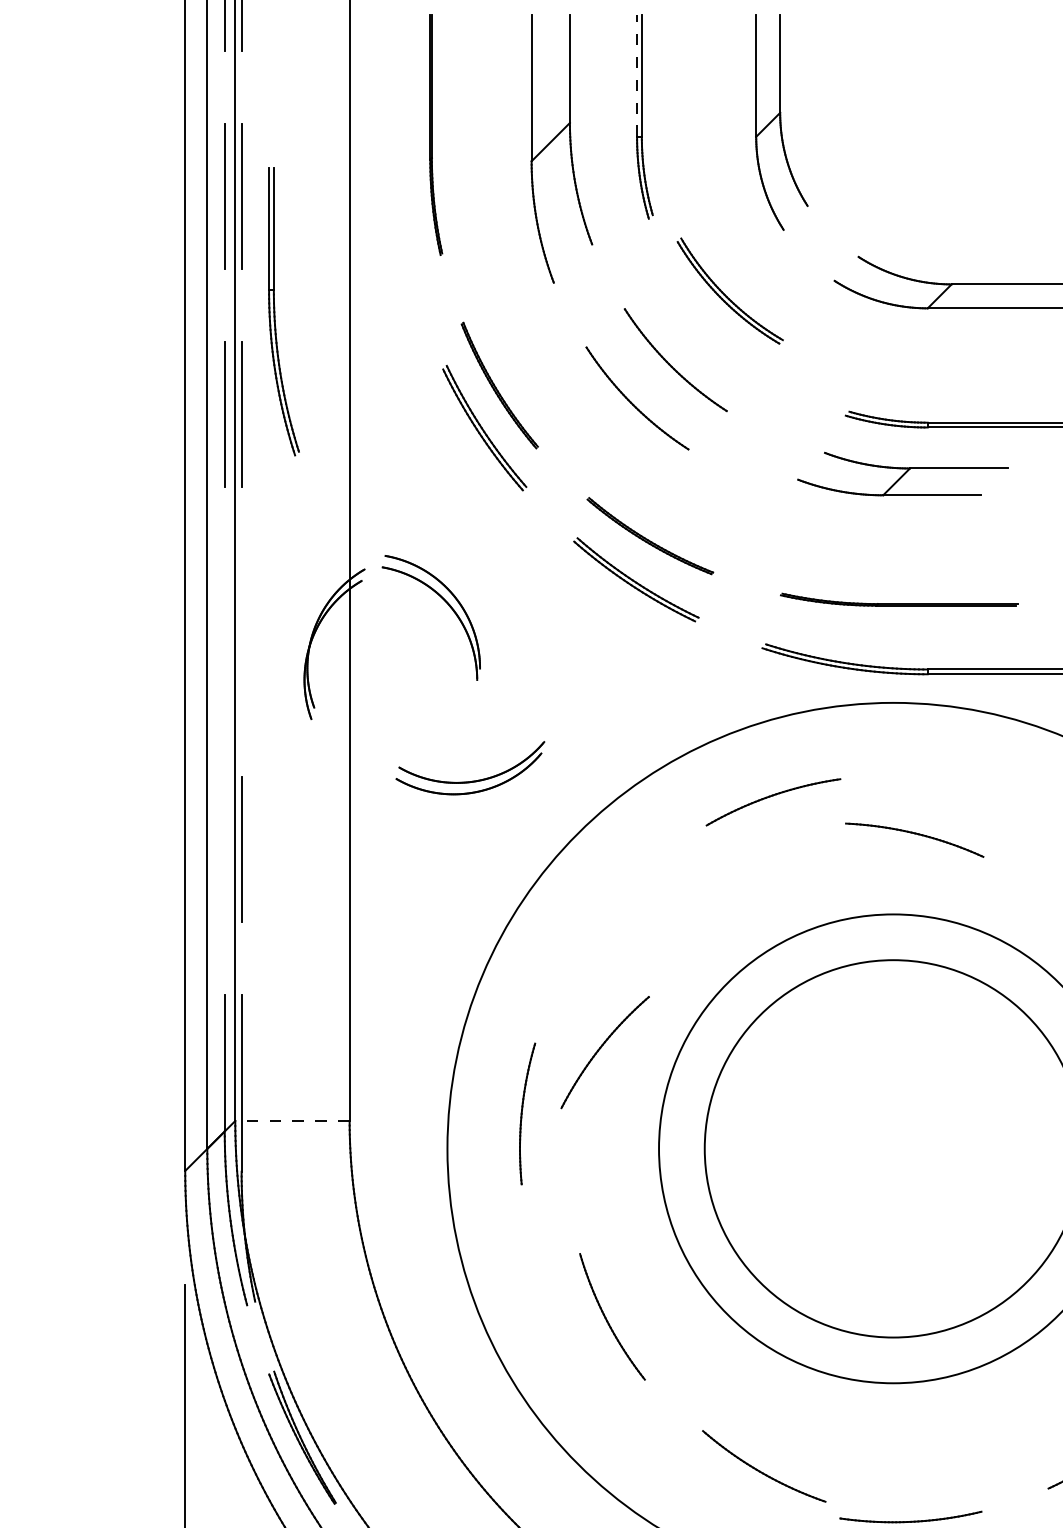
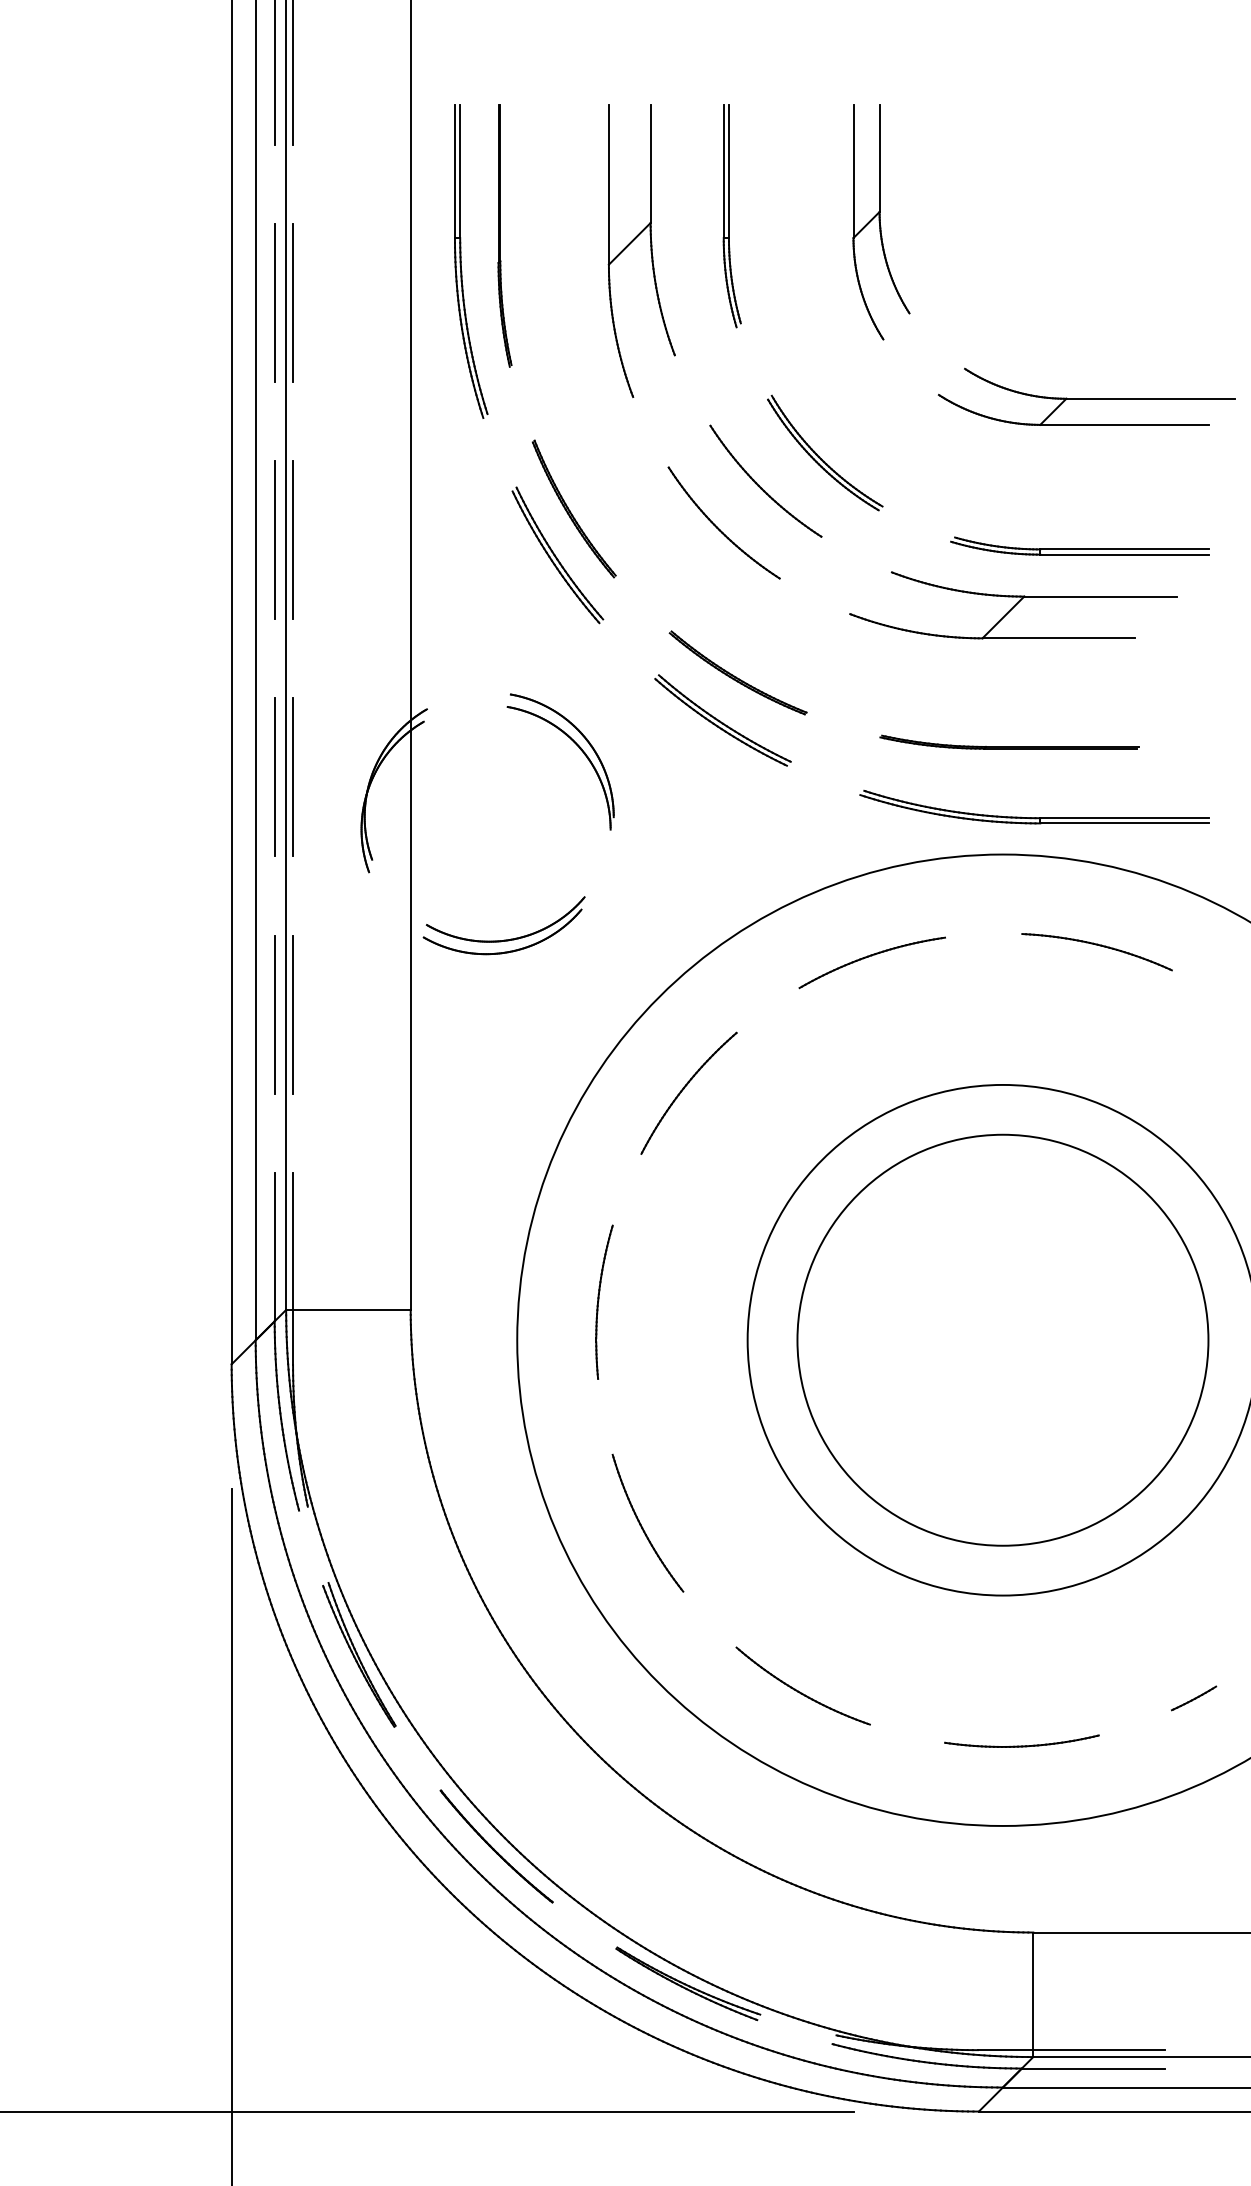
line: (636, 75) -> (723, 171), dashed -> solid
part: (725, 295) -> (820, 457), moved
part: (275, 311) -> (461, 261), moved
part: (903, 474) -> (1013, 605), size x1.43
part: (445, 602) -> (576, 745), moved
line: (224, 632) -> (274, 777), added
line: (242, 632) -> (293, 777), added
part: (470, 780) -> (504, 939), moved
part: (916, 835) -> (1099, 946), moved
line: (224, 849) -> (274, 1014), added
part: (604, 1051) -> (688, 1092), moved
line: (291, 1120) -> (347, 1309), dashed -> solid
part: (606, 1318) -> (641, 1524), moved
part: (761, 1471) -> (800, 1691), moved

